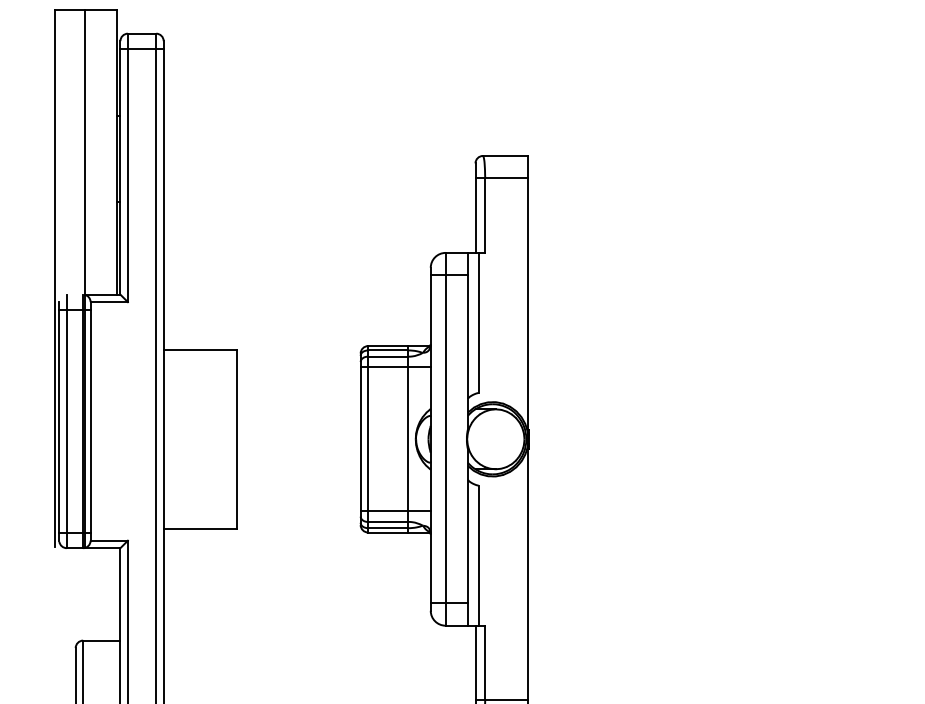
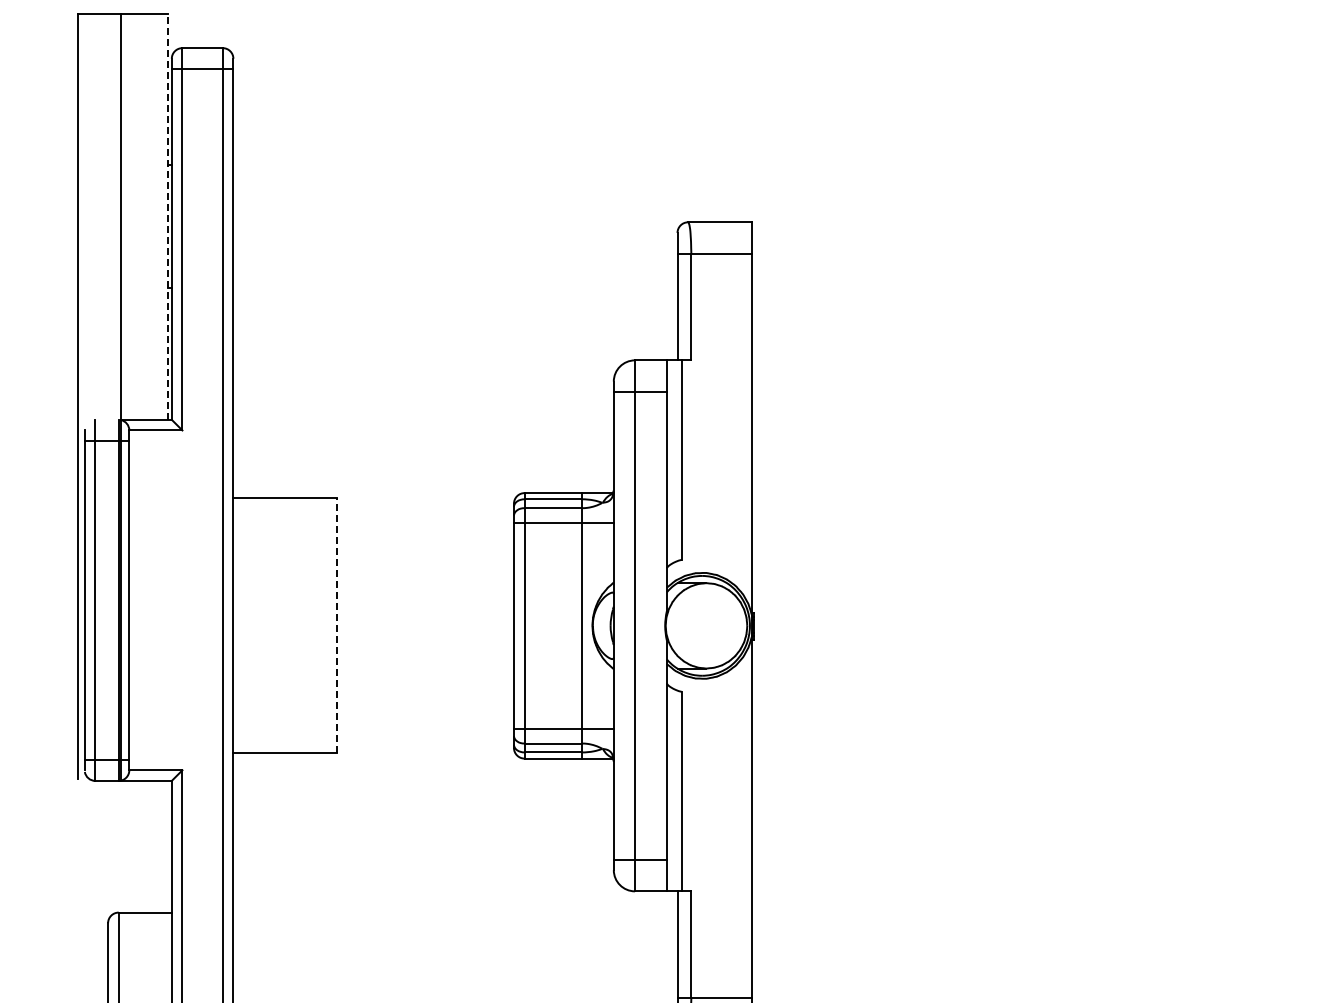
line: (117, 152) -> (167, 217), solid -> dashed
line: (236, 439) -> (337, 625), solid -> dashed

